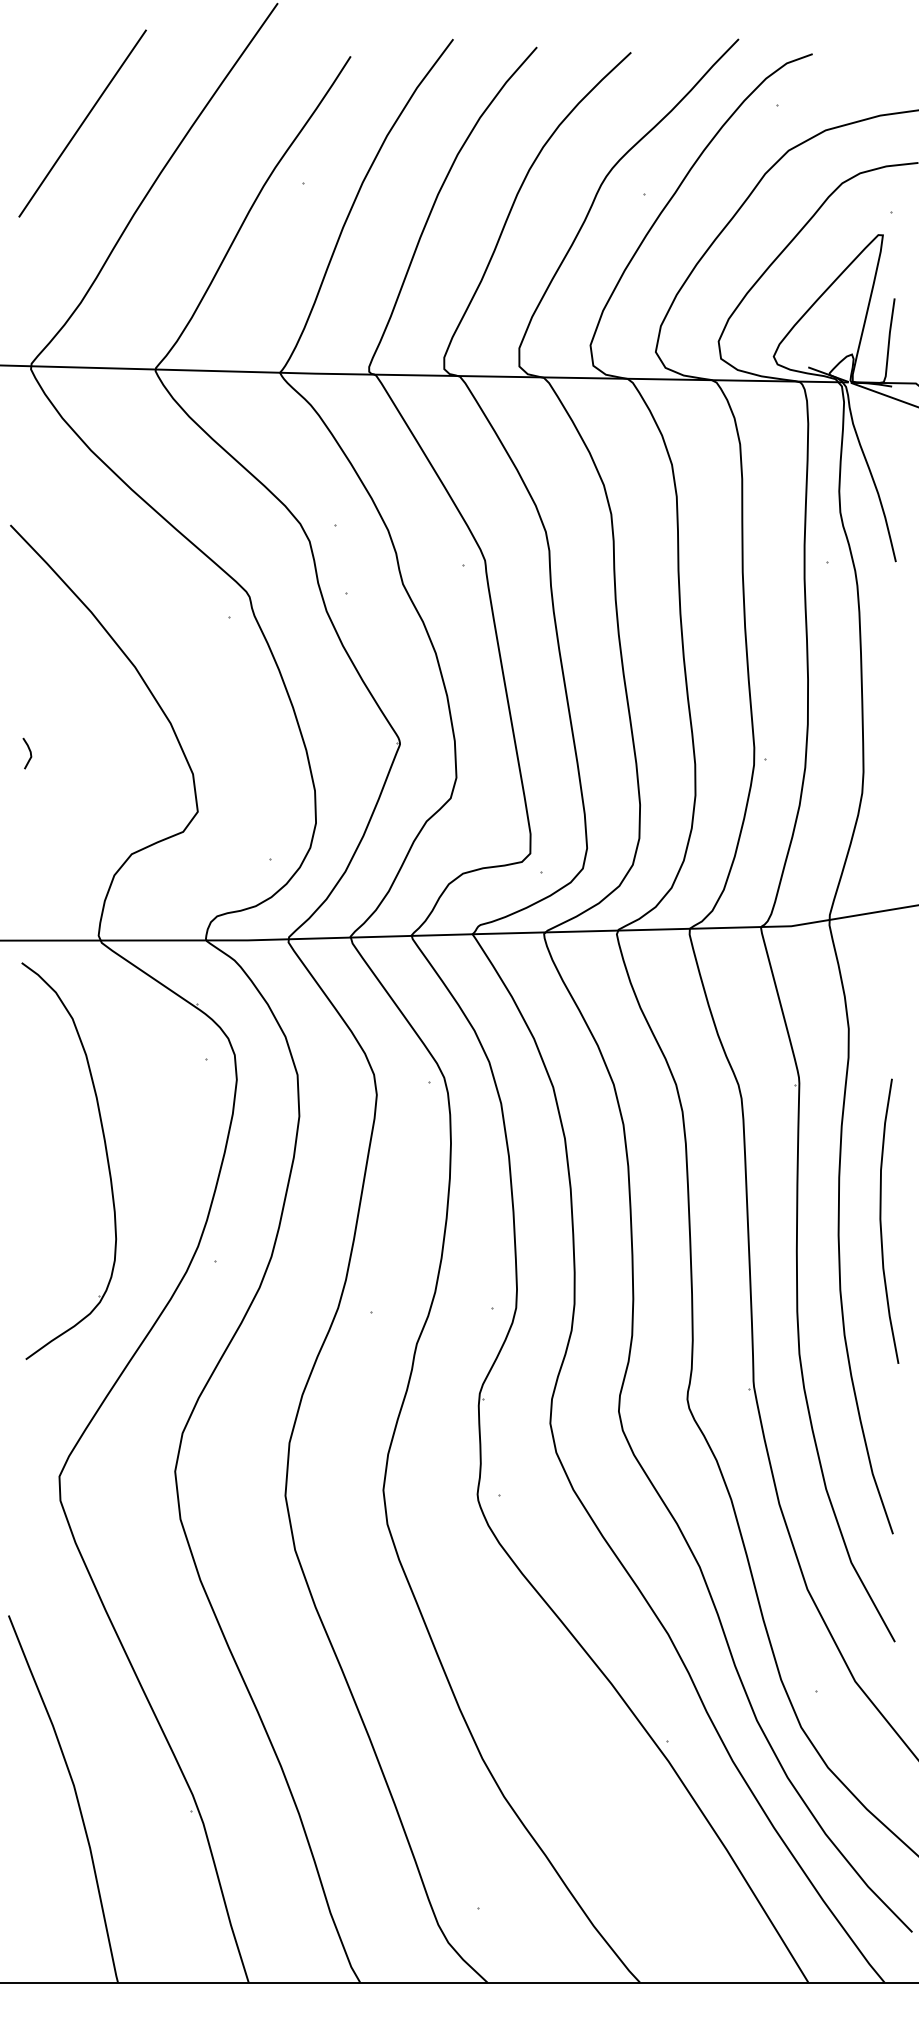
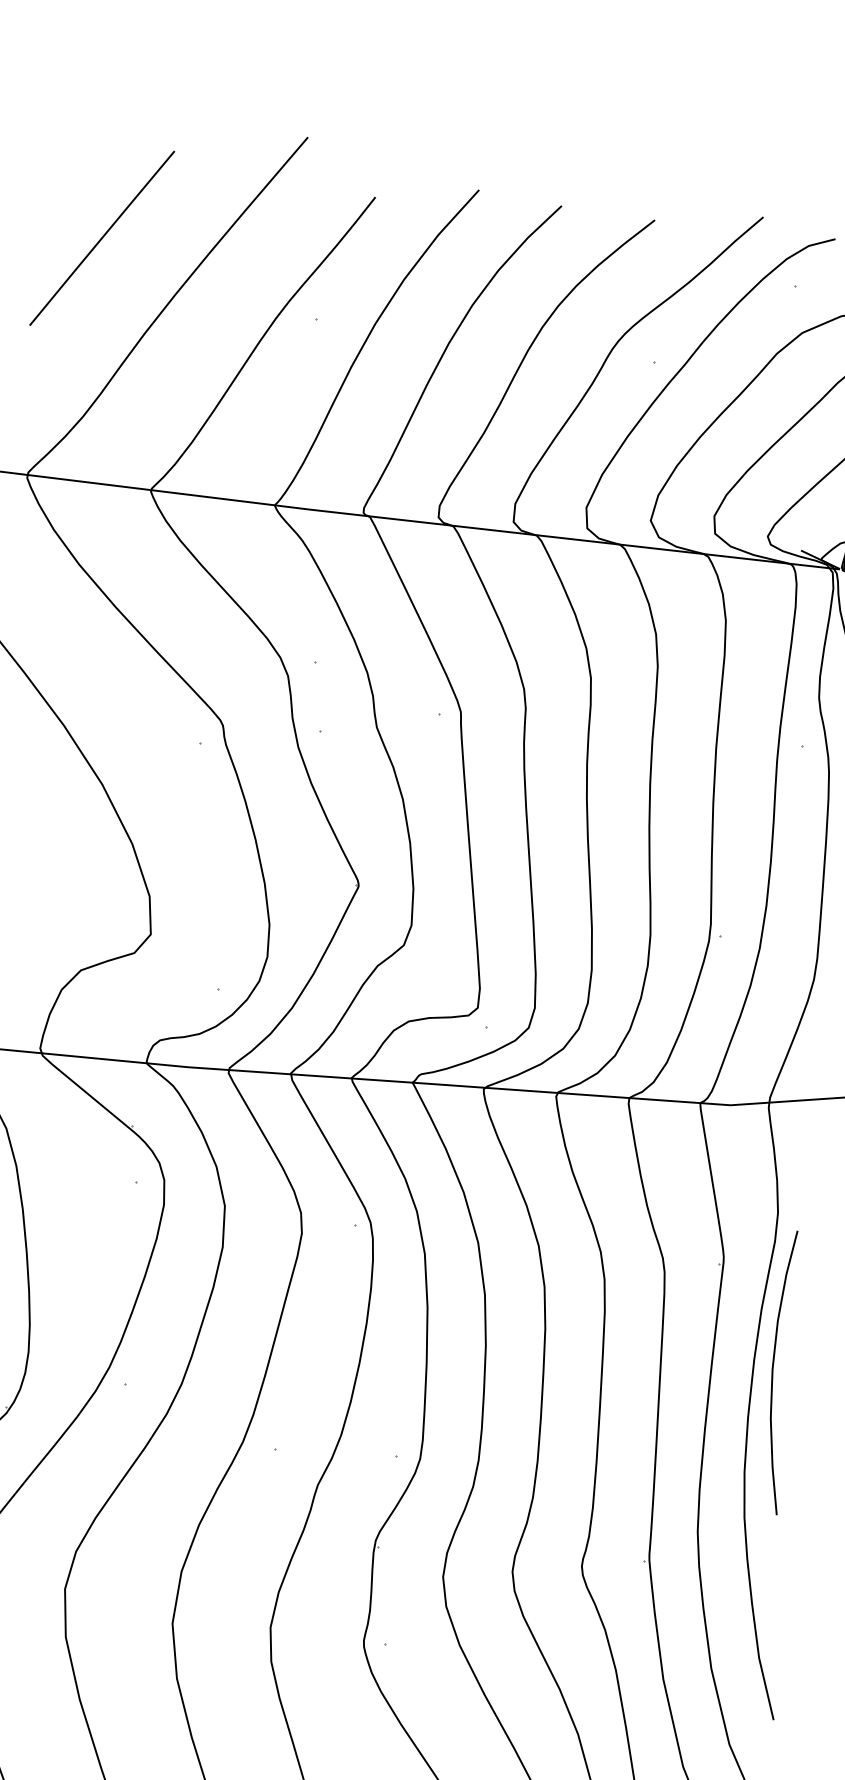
curve: (881, 1220) -> (773, 1370), moved

